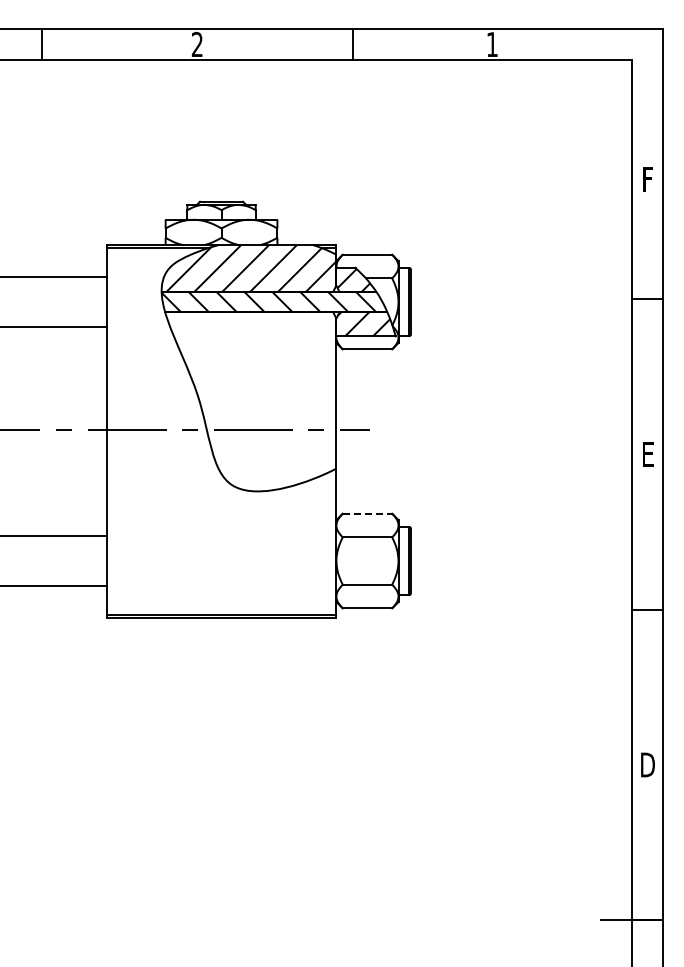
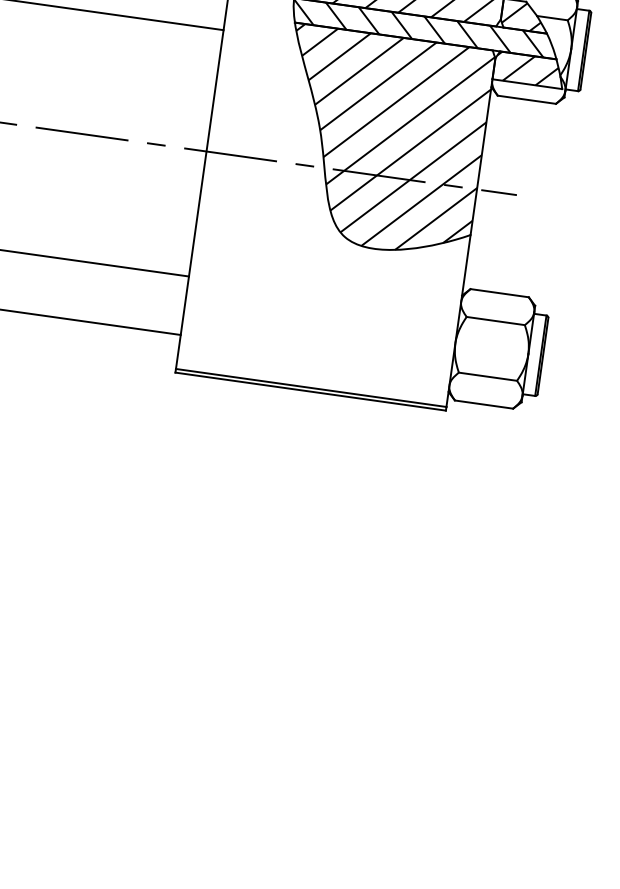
hatch: (251, 401) -> (381, 141), added
line: (367, 513) -> (499, 292), dashed -> solid

